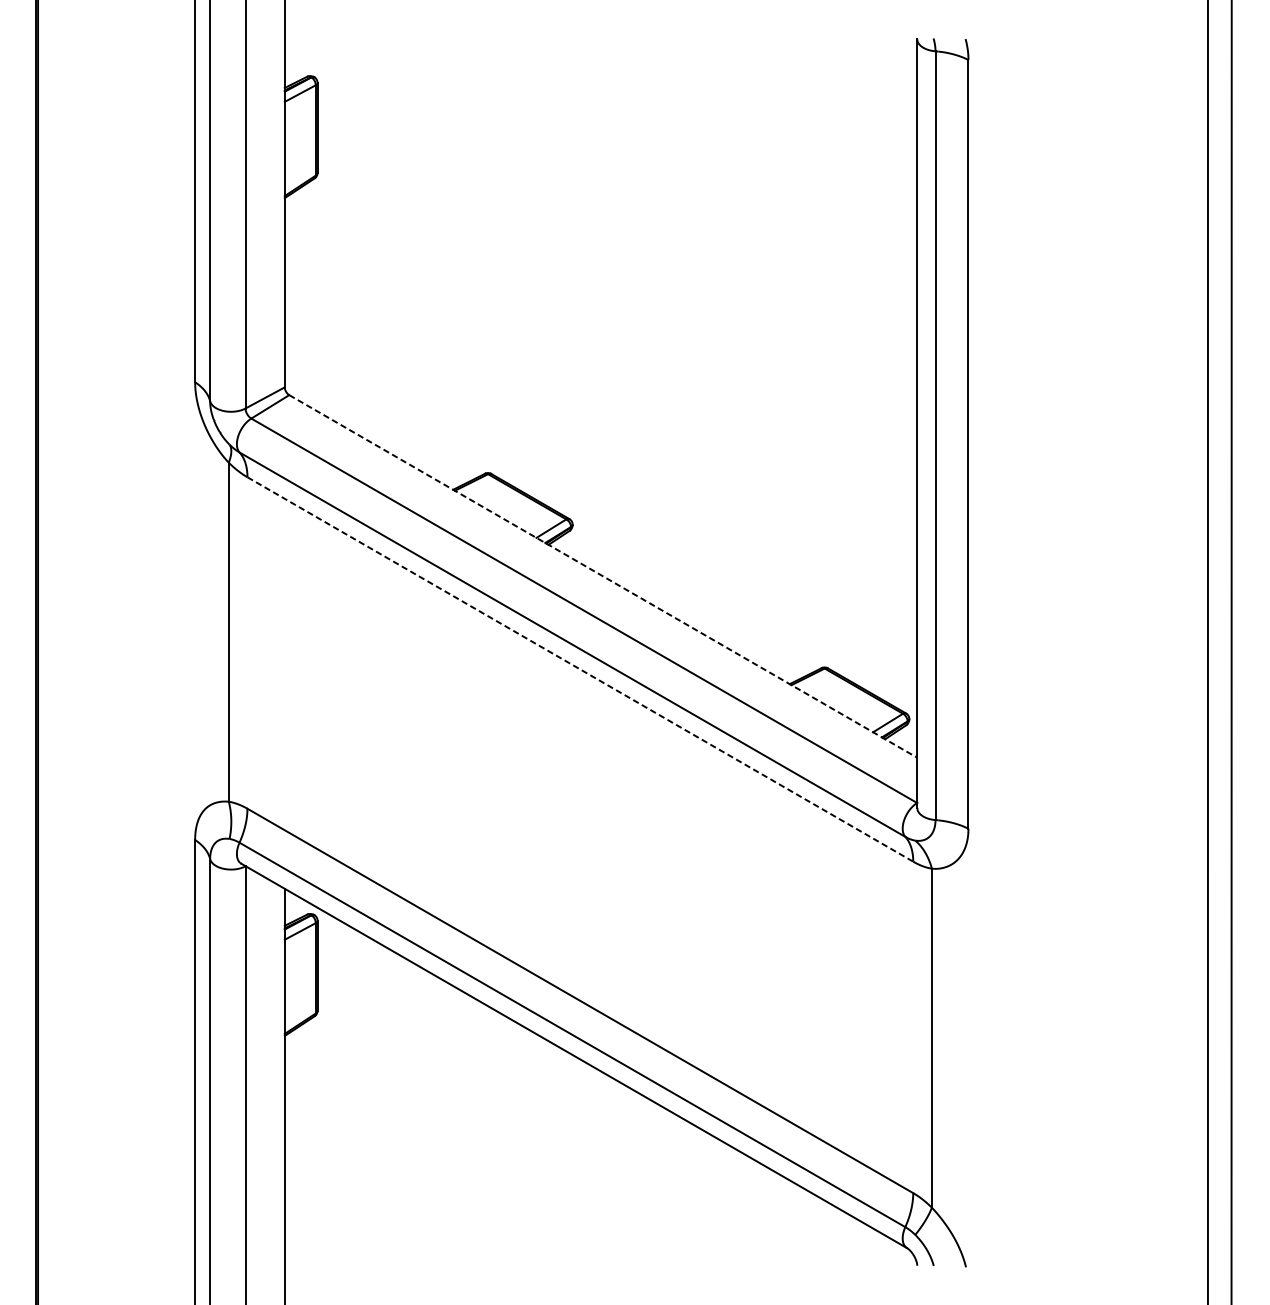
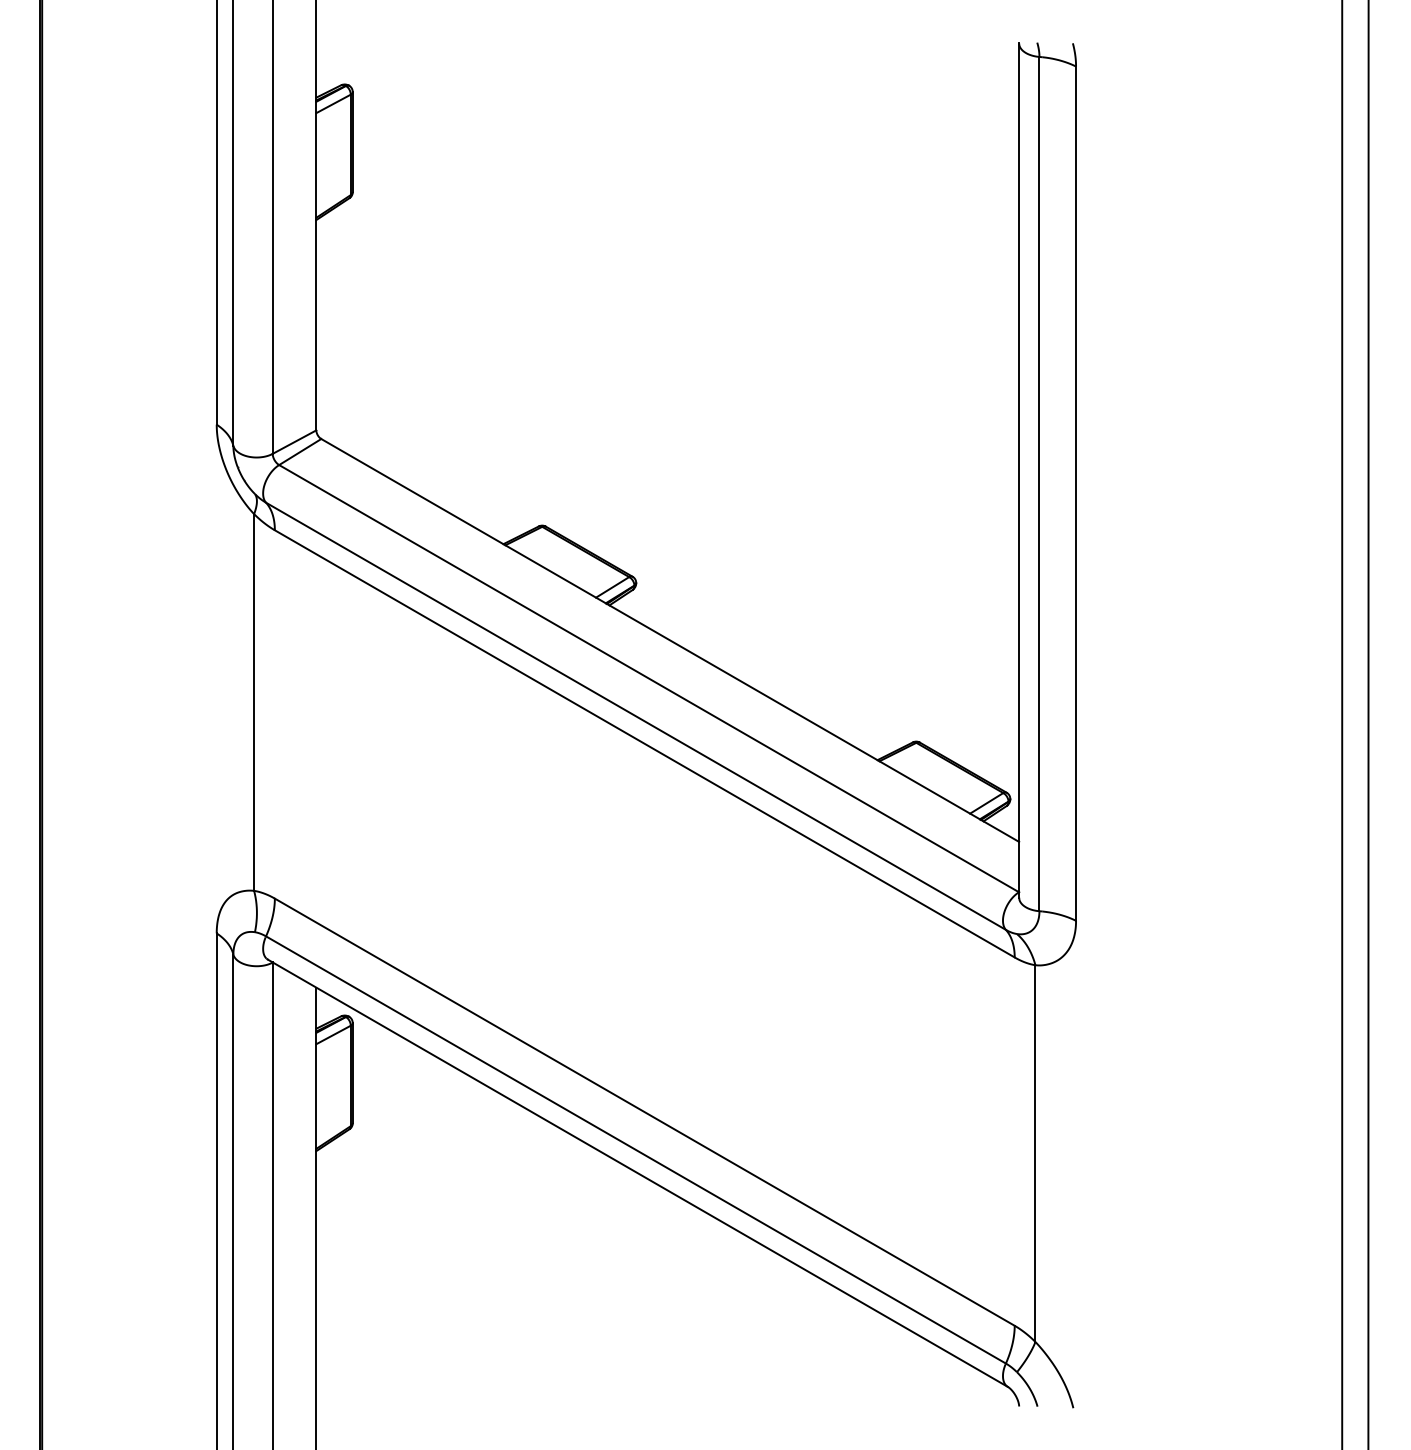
line: (603, 576) -> (670, 640), dashed -> solid
line: (581, 670) -> (645, 744), dashed -> solid

